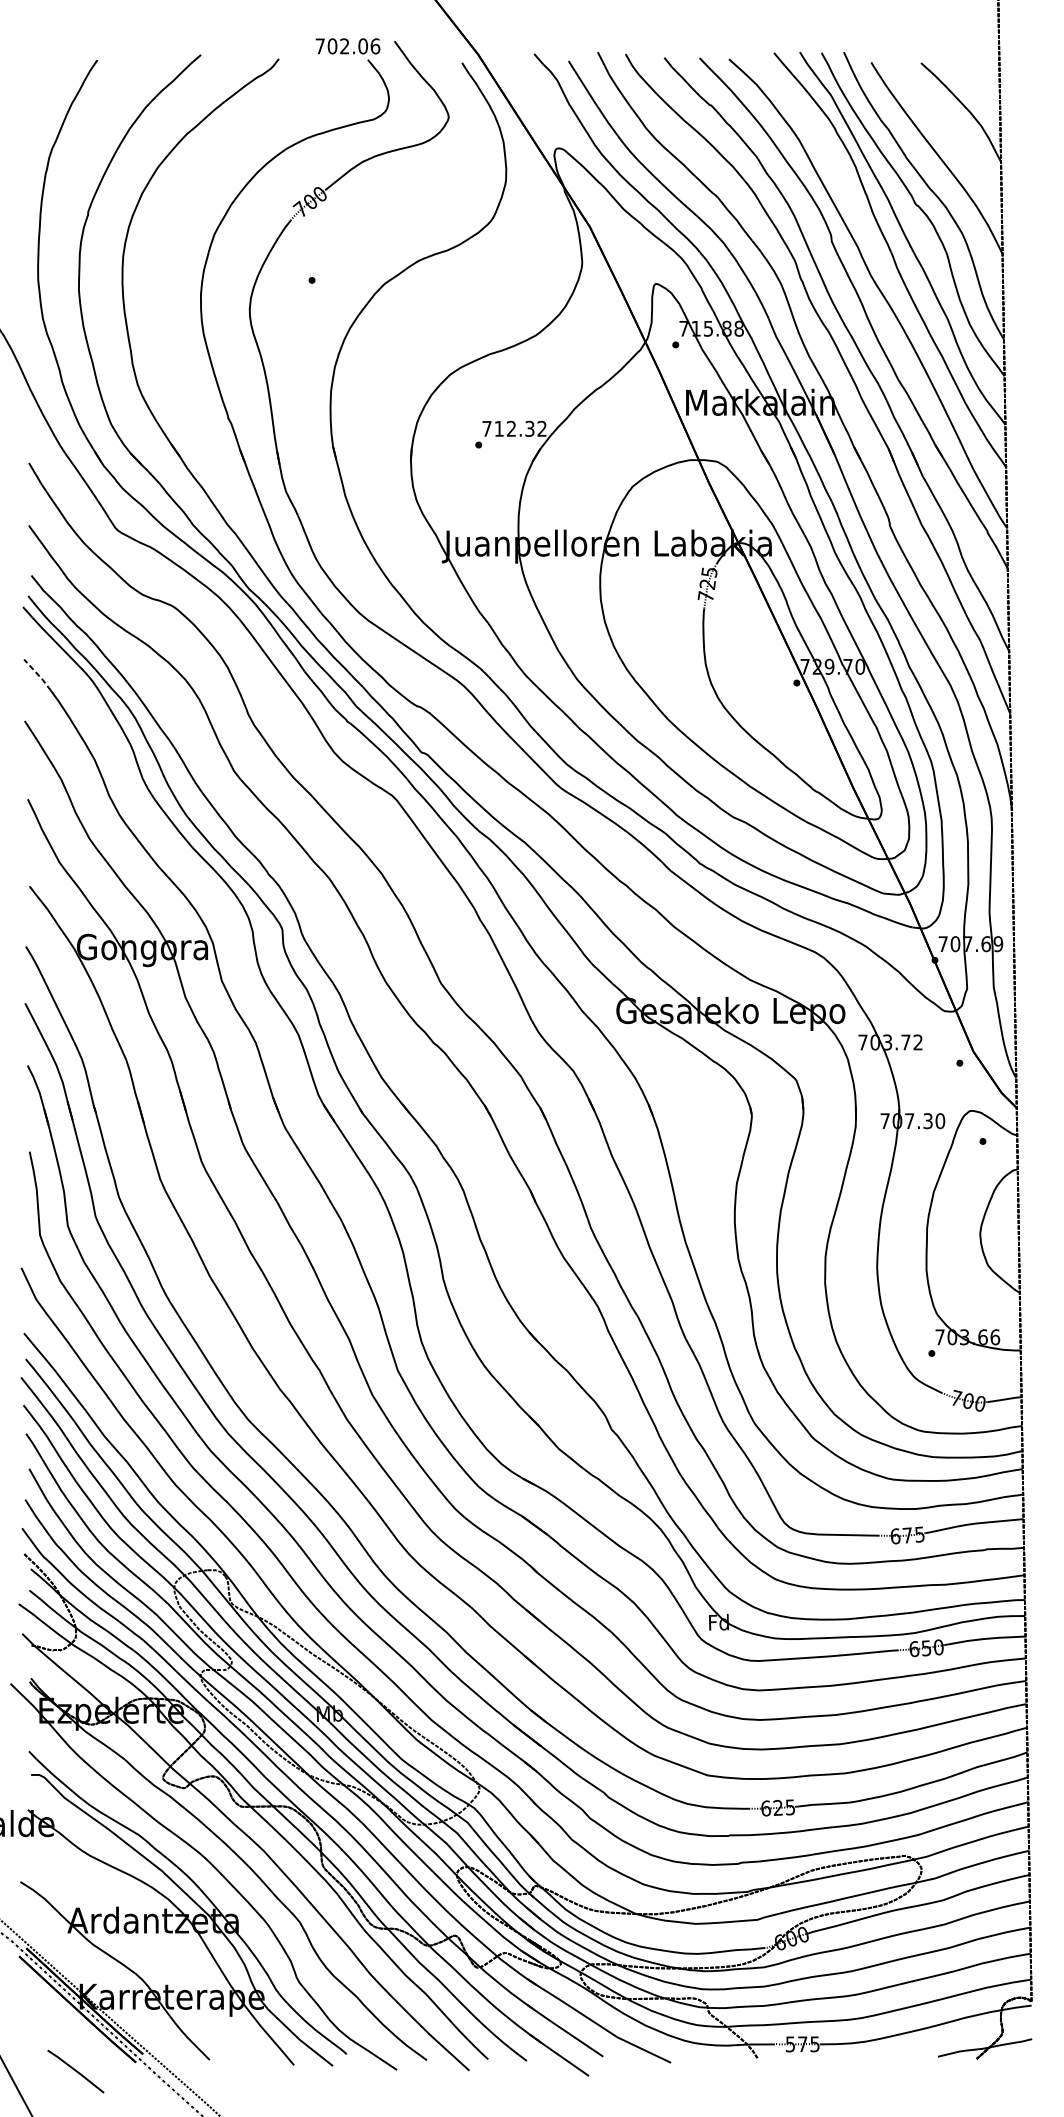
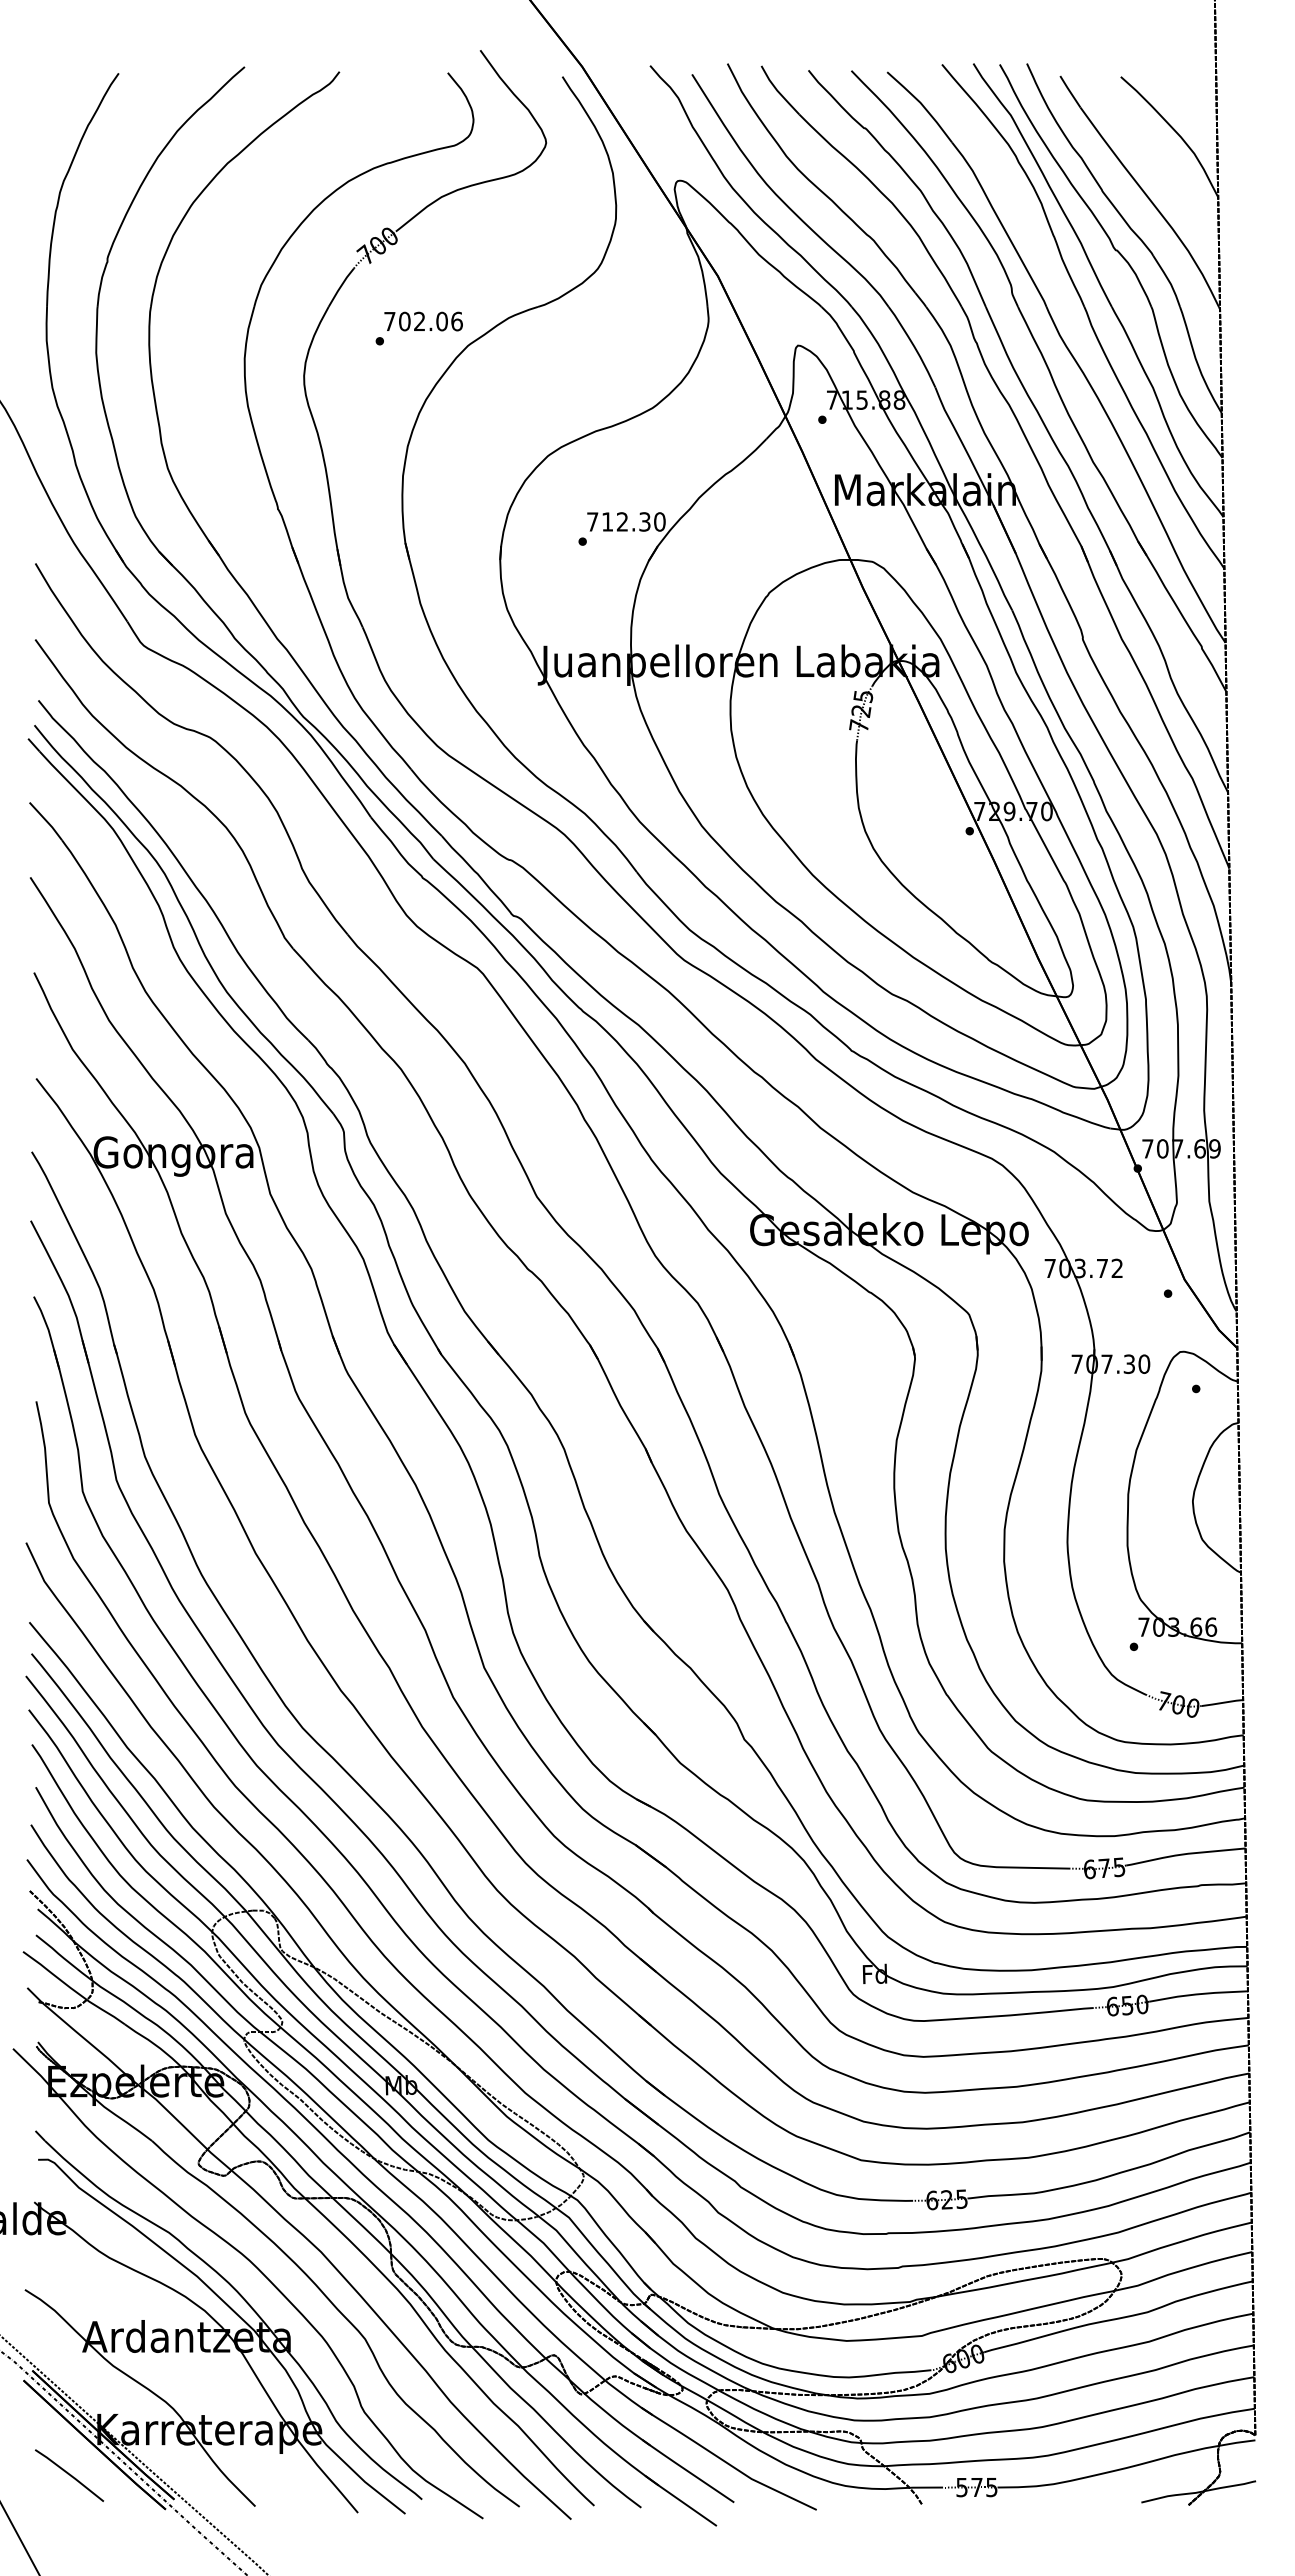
text: (347, 46) -> (423, 321), moved
text: (541, 428) -> (659, 521), 712.32 -> 712.30
line: (38, 675) -> (46, 821), dashed -> solid
line: (75, 2071) -> (69, 2475), moved

